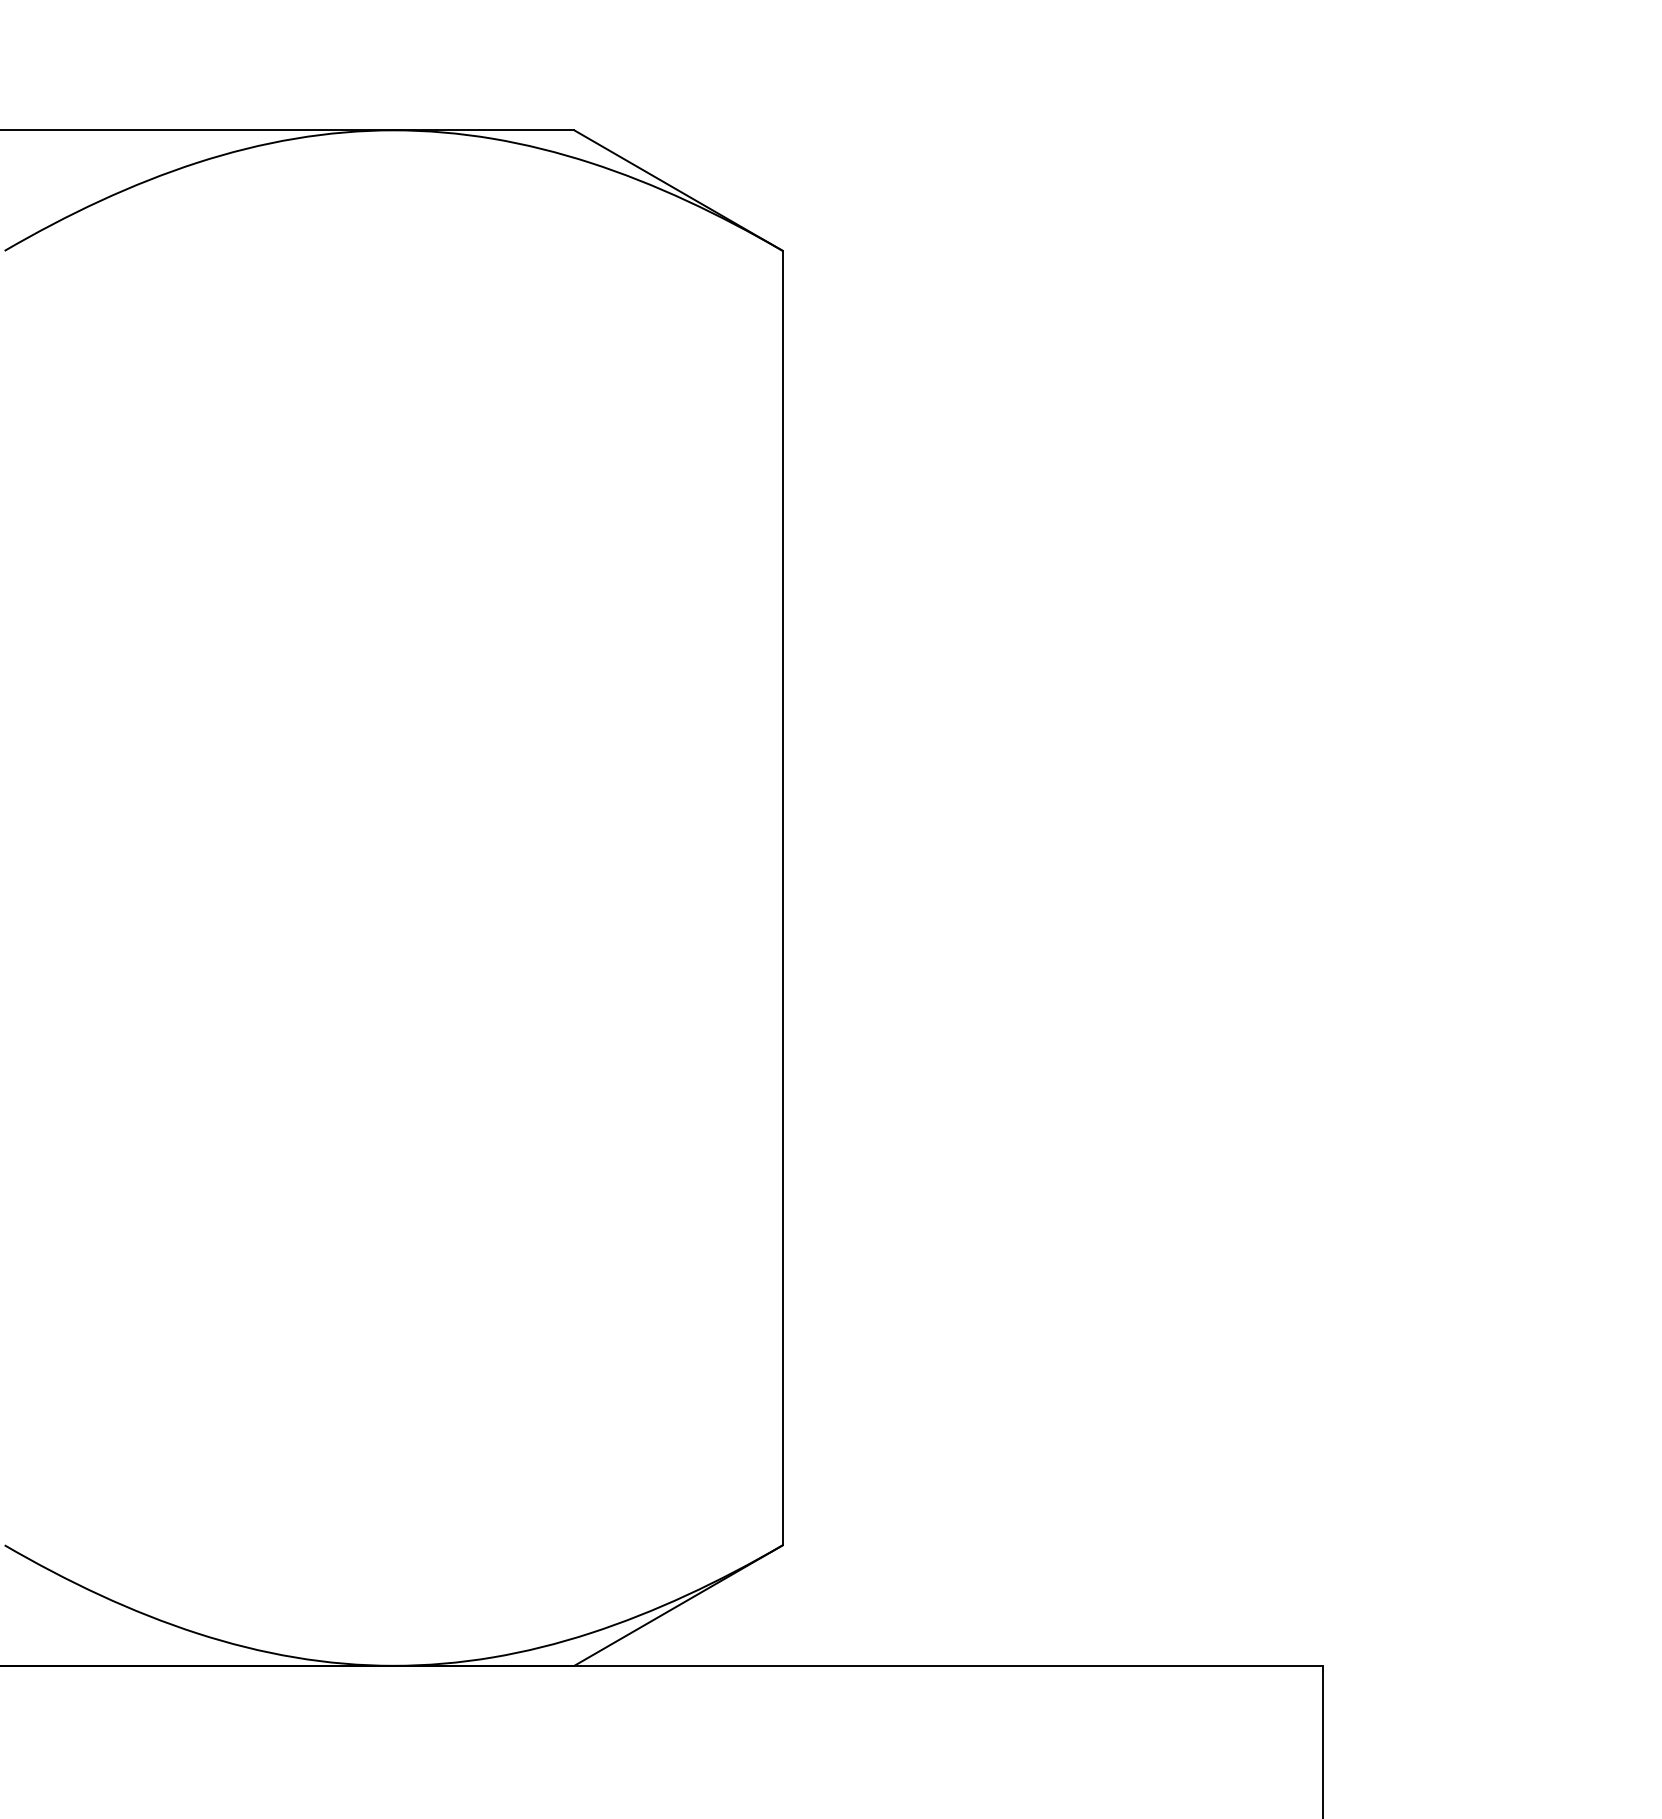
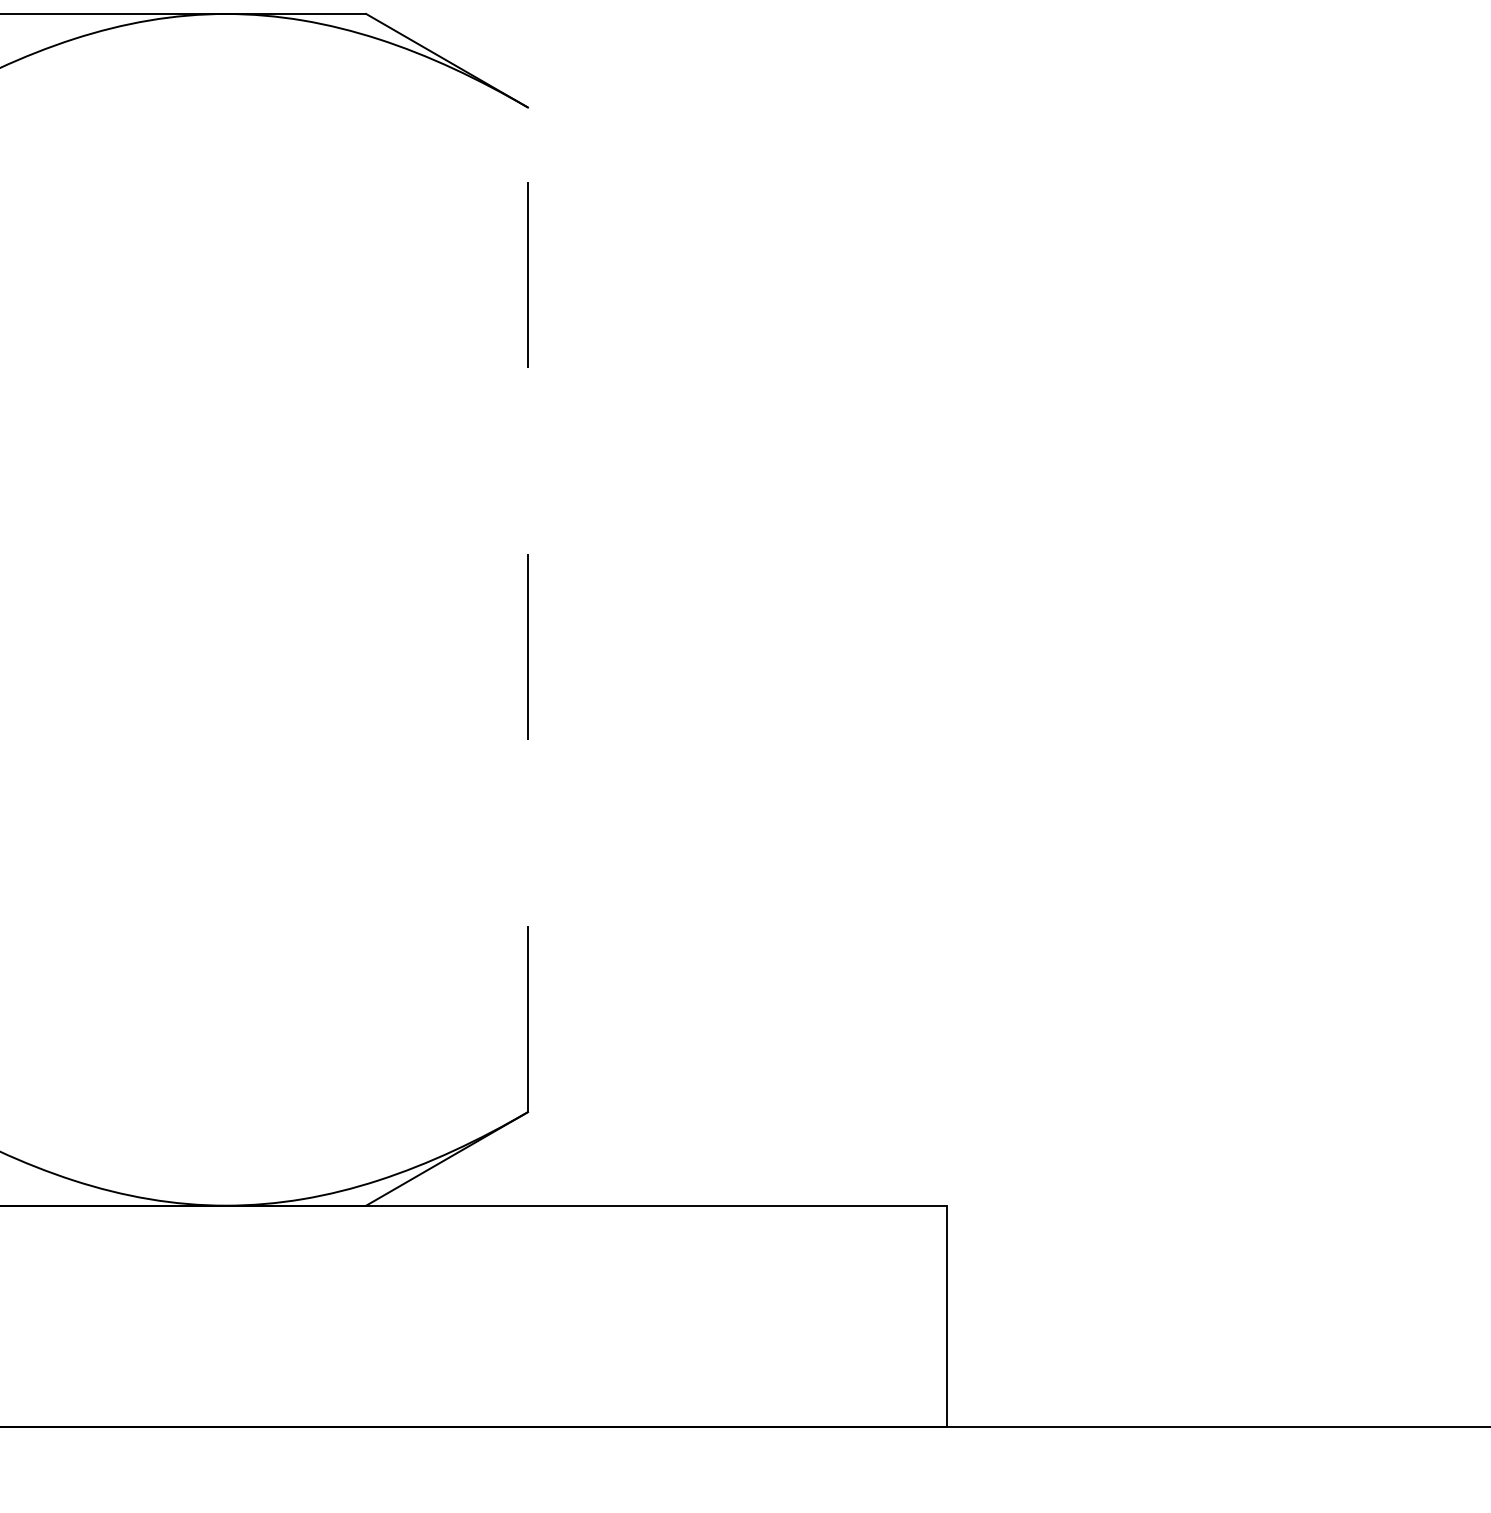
line: (783, 897) -> (528, 609), solid -> dashed

